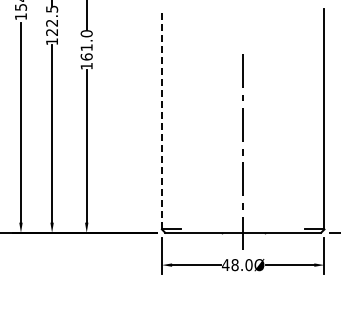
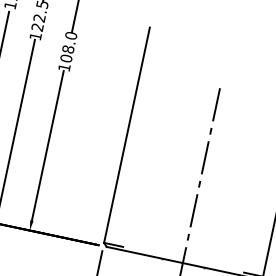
text: (86, 52) -> (67, 54), 161.0 -> 108.0
line: (161, 118) -> (126, 134), dashed -> solid

